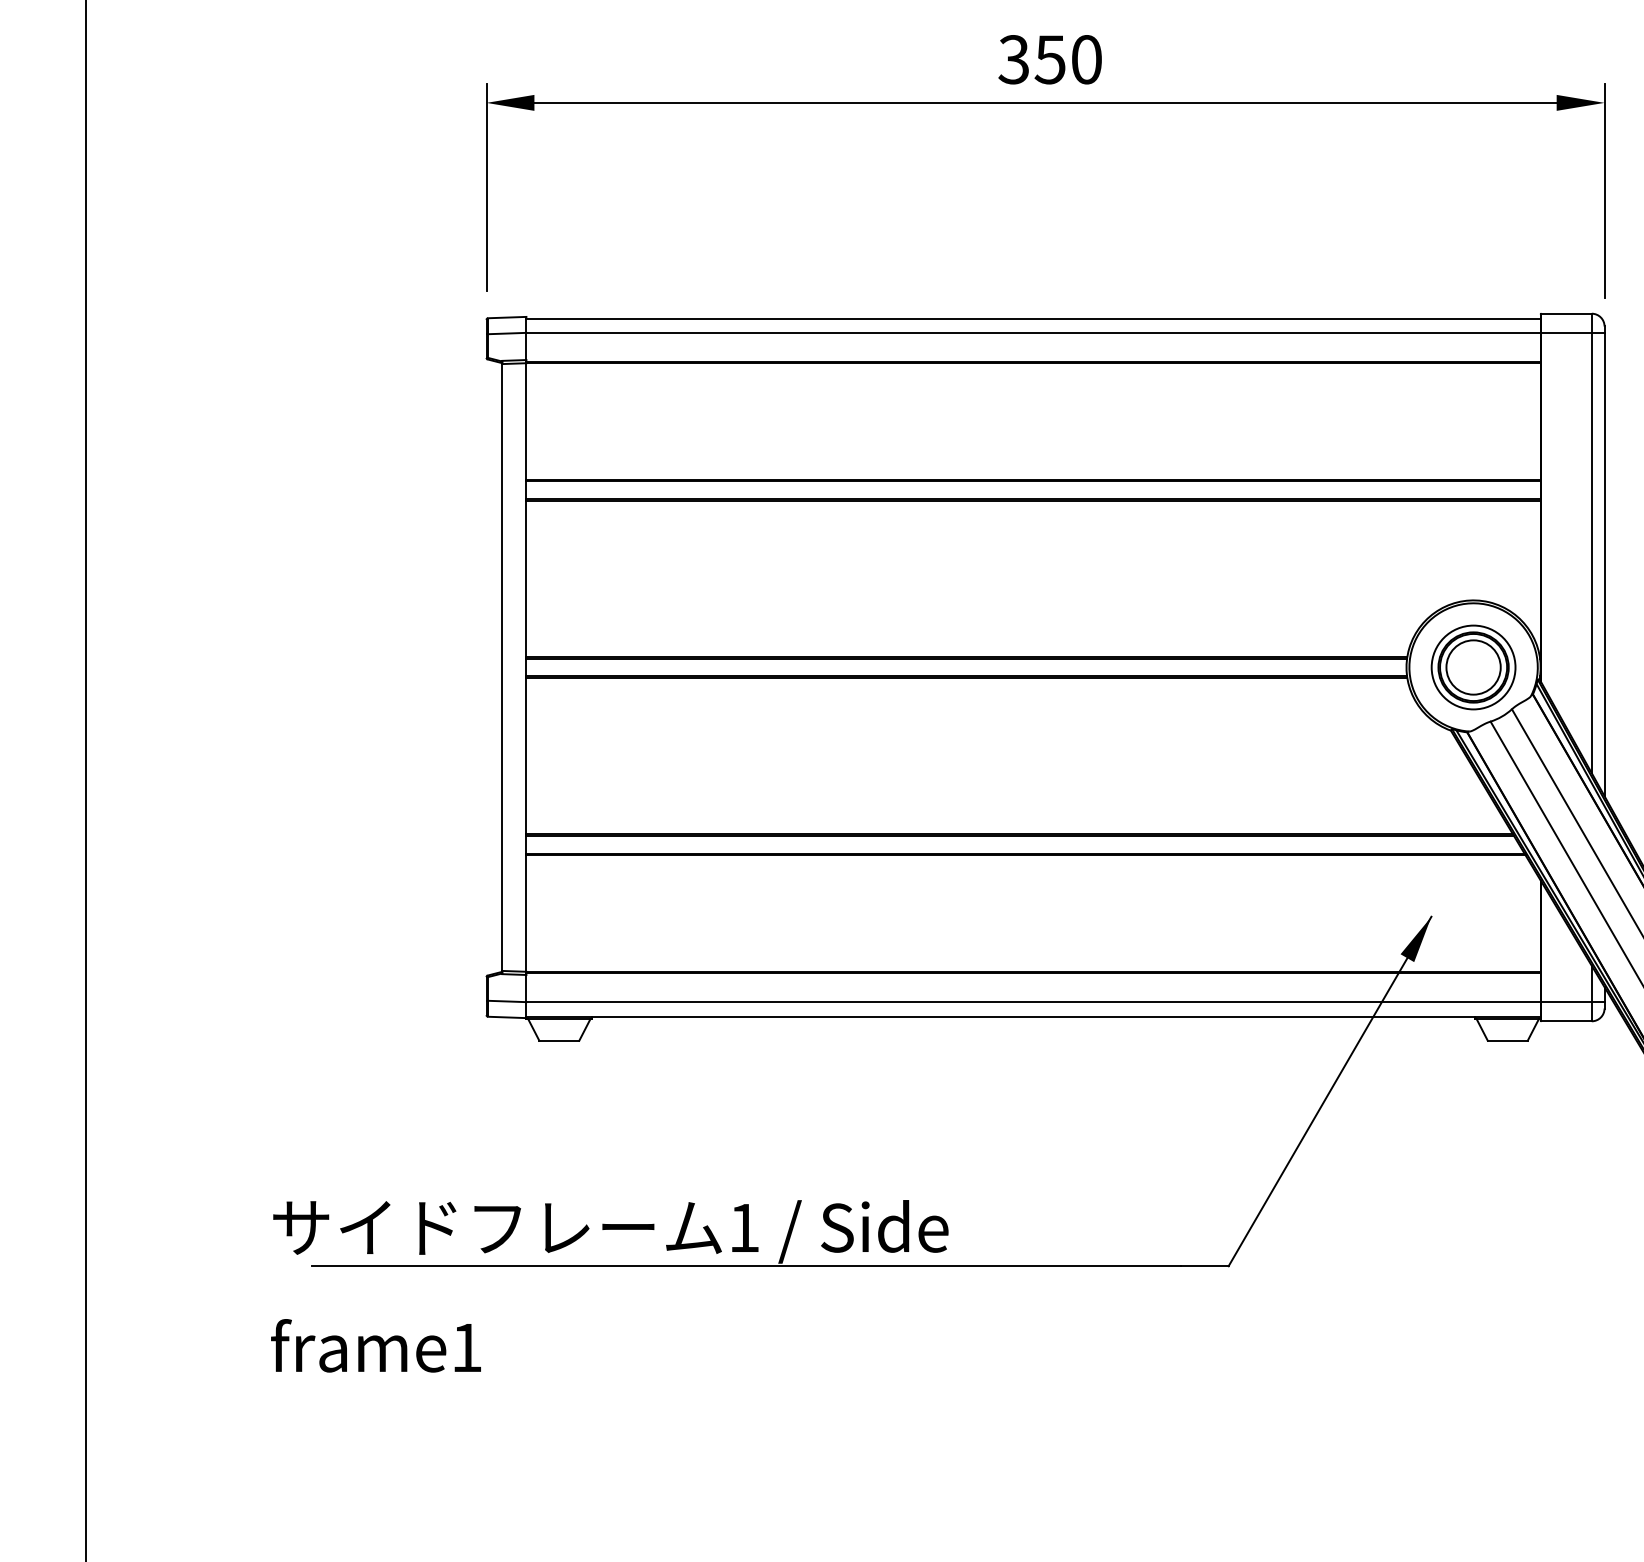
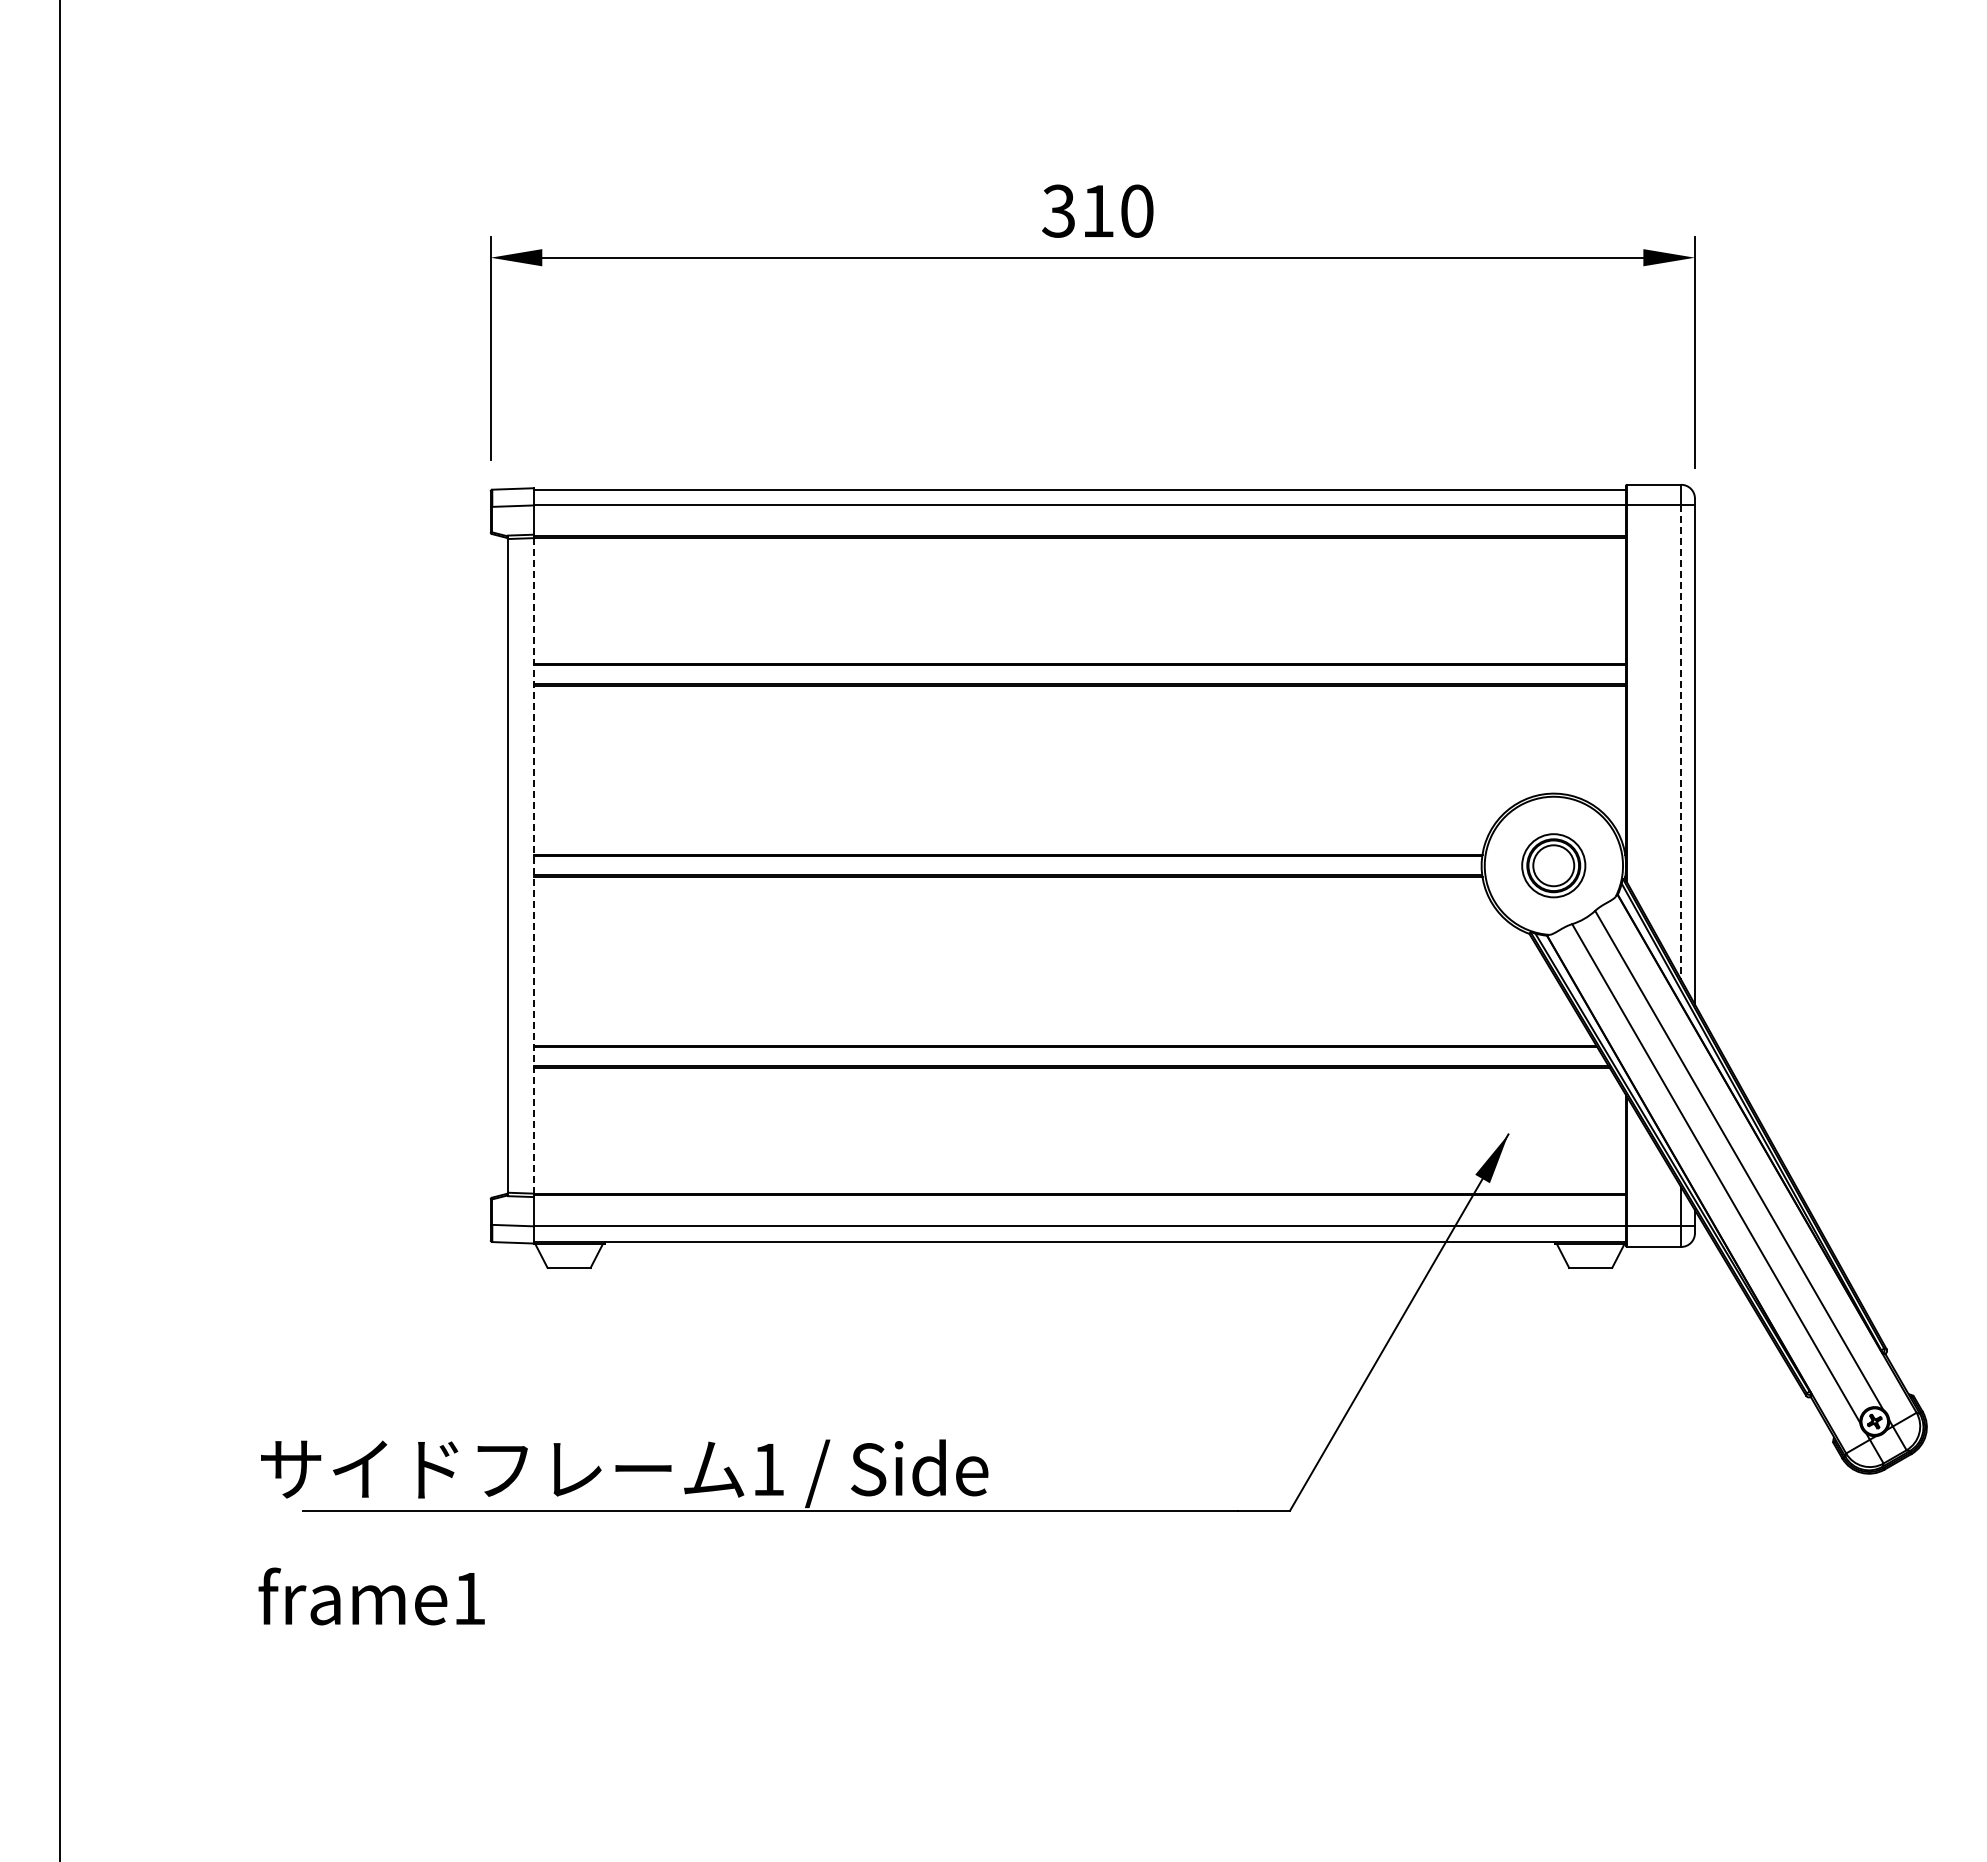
text: (1049, 59) -> (1097, 211), 350 -> 310
line: (1592, 553) -> (1681, 743), solid -> dashed
line: (526, 667) -> (533, 865), solid -> dashed
part: (1473, 667) -> (1553, 865), size x0.7

